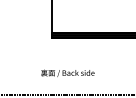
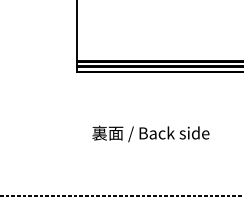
text: (67, 72) -> (150, 132), moved

